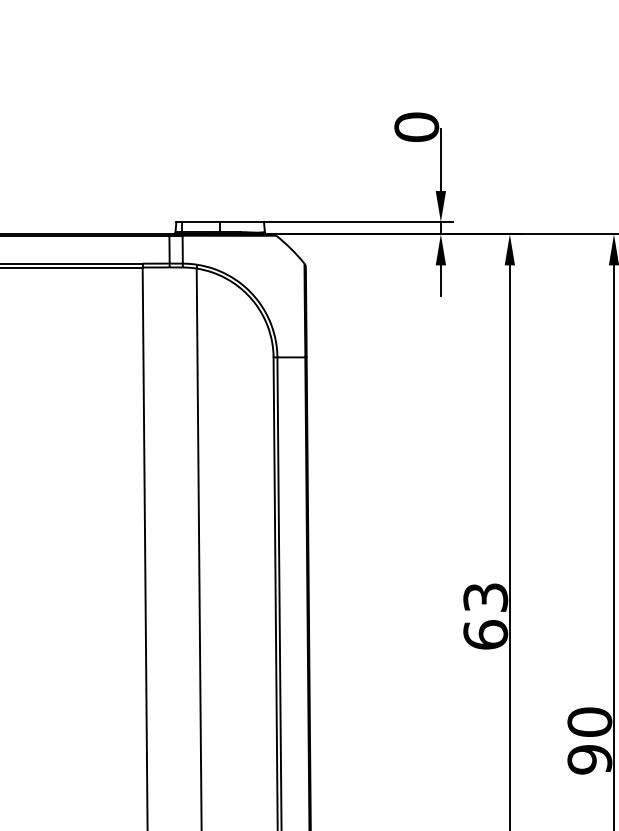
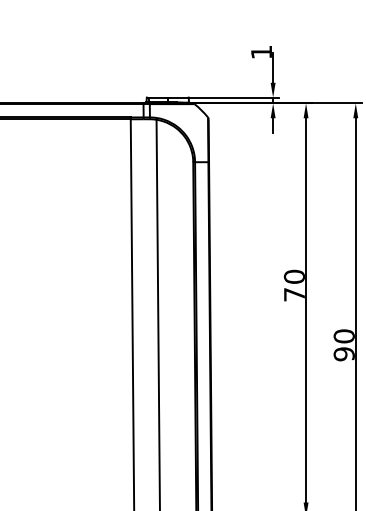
text: (416, 127) -> (261, 52), 0 -> 1
text: (483, 615) -> (293, 285), 63 -> 70

